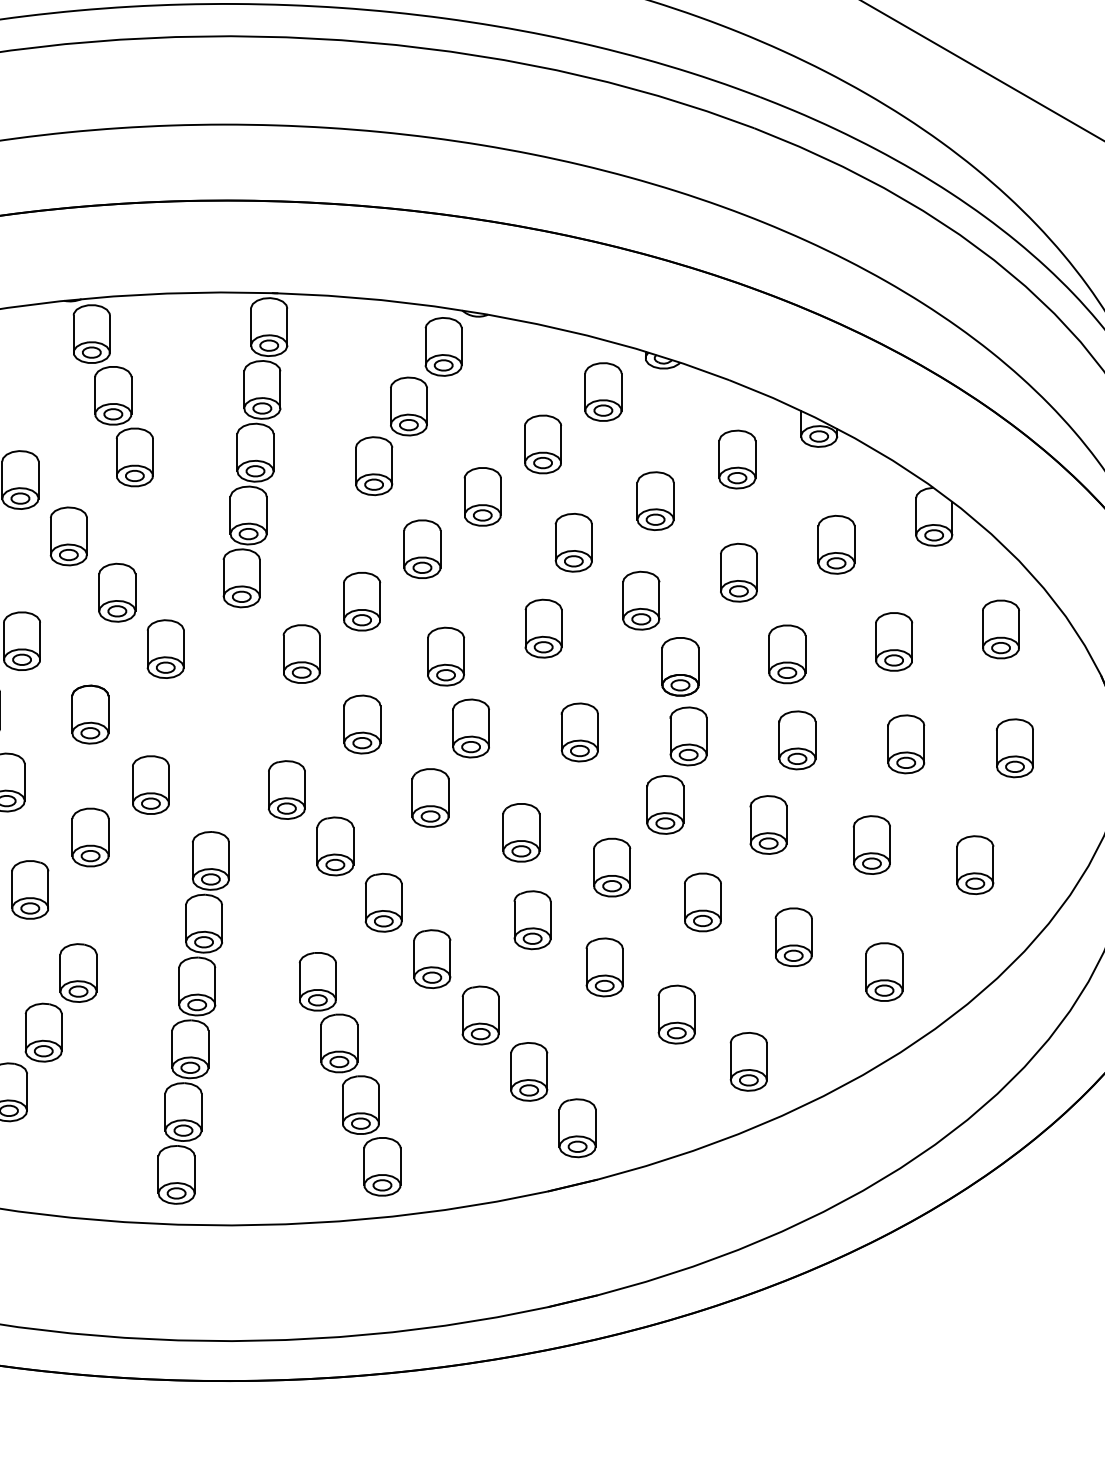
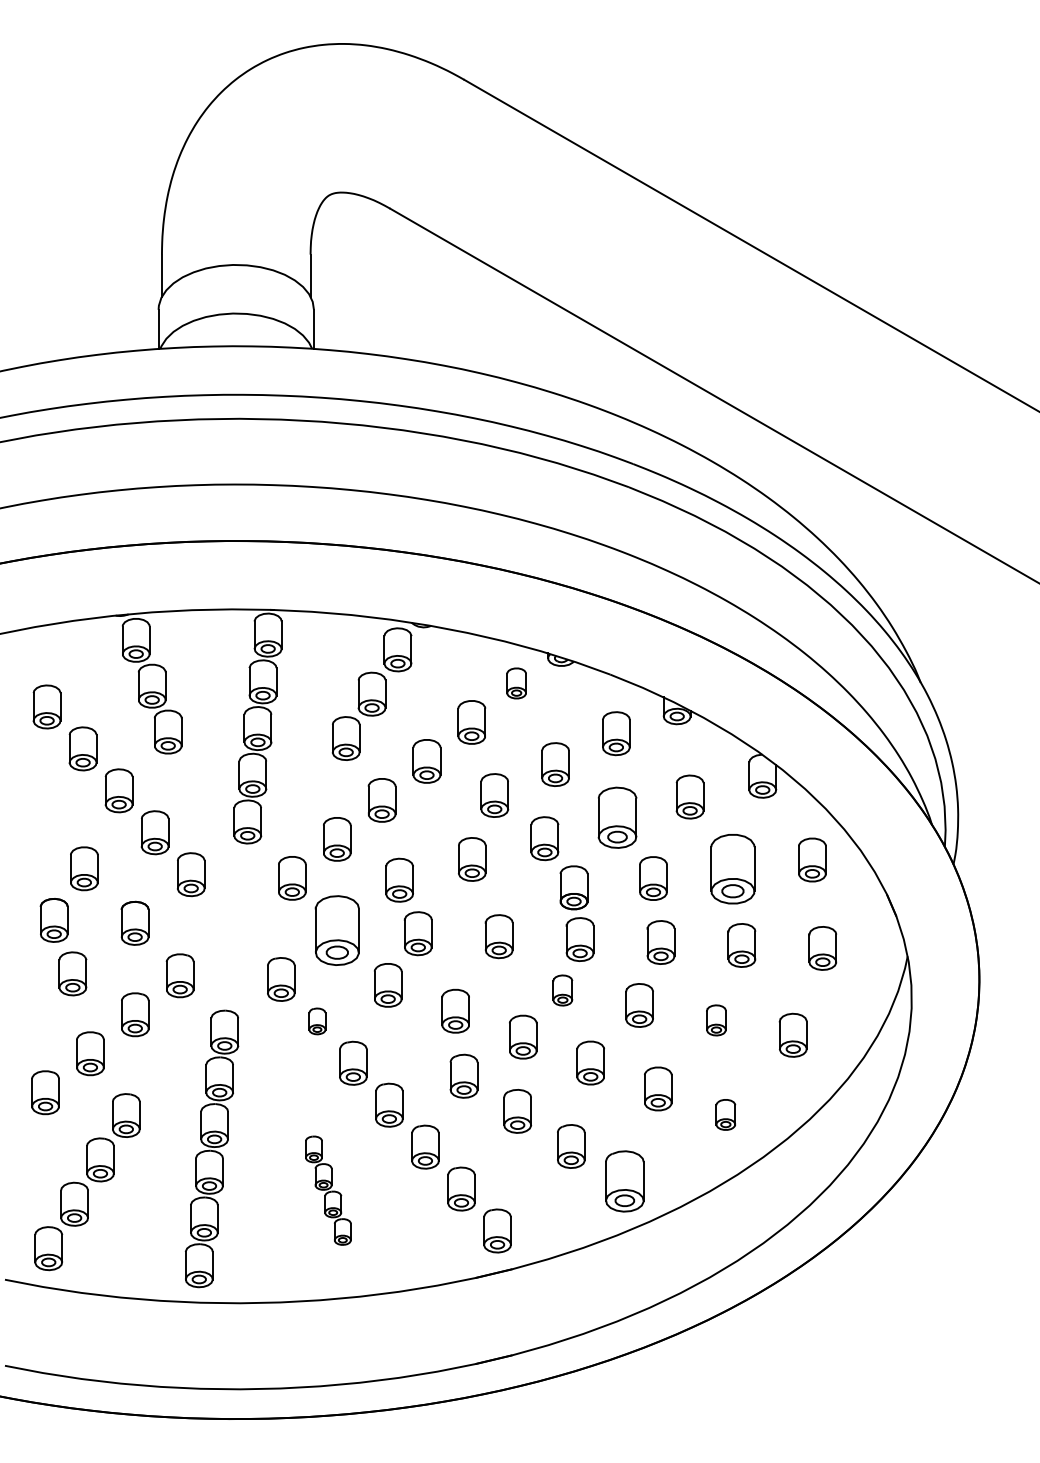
part: (603, 392) -> (516, 683), size x0.7
part: (738, 572) -> (617, 817), size x1.4
part: (893, 642) -> (732, 869), size x1.6
part: (362, 724) -> (337, 930), size x1.6
part: (664, 804) -> (562, 990), size x0.7
part: (872, 845) -> (716, 1020), size x0.7
part: (335, 846) -> (317, 1021), size x0.6
part: (884, 971) -> (725, 1114), size x0.7
part: (748, 1061) -> (624, 1181), size x1.4
part: (350, 1073) -> (328, 1190), size x0.6

